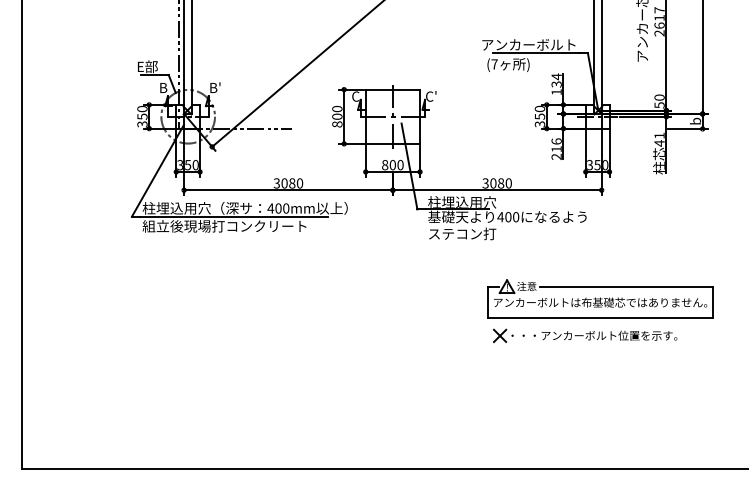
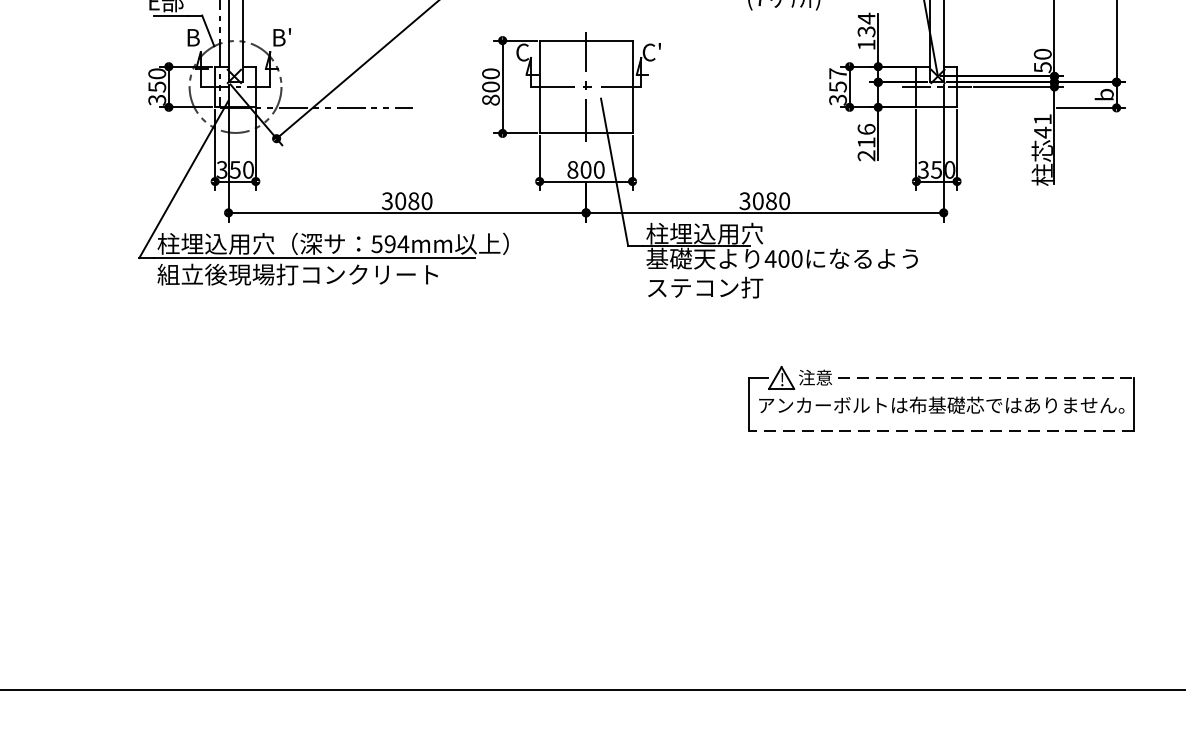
text: (539, 108) -> (837, 72), 350 -> 357
text: (278, 208) -> (390, 244), 400mm -> 594mm
line: (626, 286) -> (986, 377), solid -> dashed
line: (599, 317) -> (939, 430), solid -> dashed
part: (585, 335) -> (915, 461), removed

